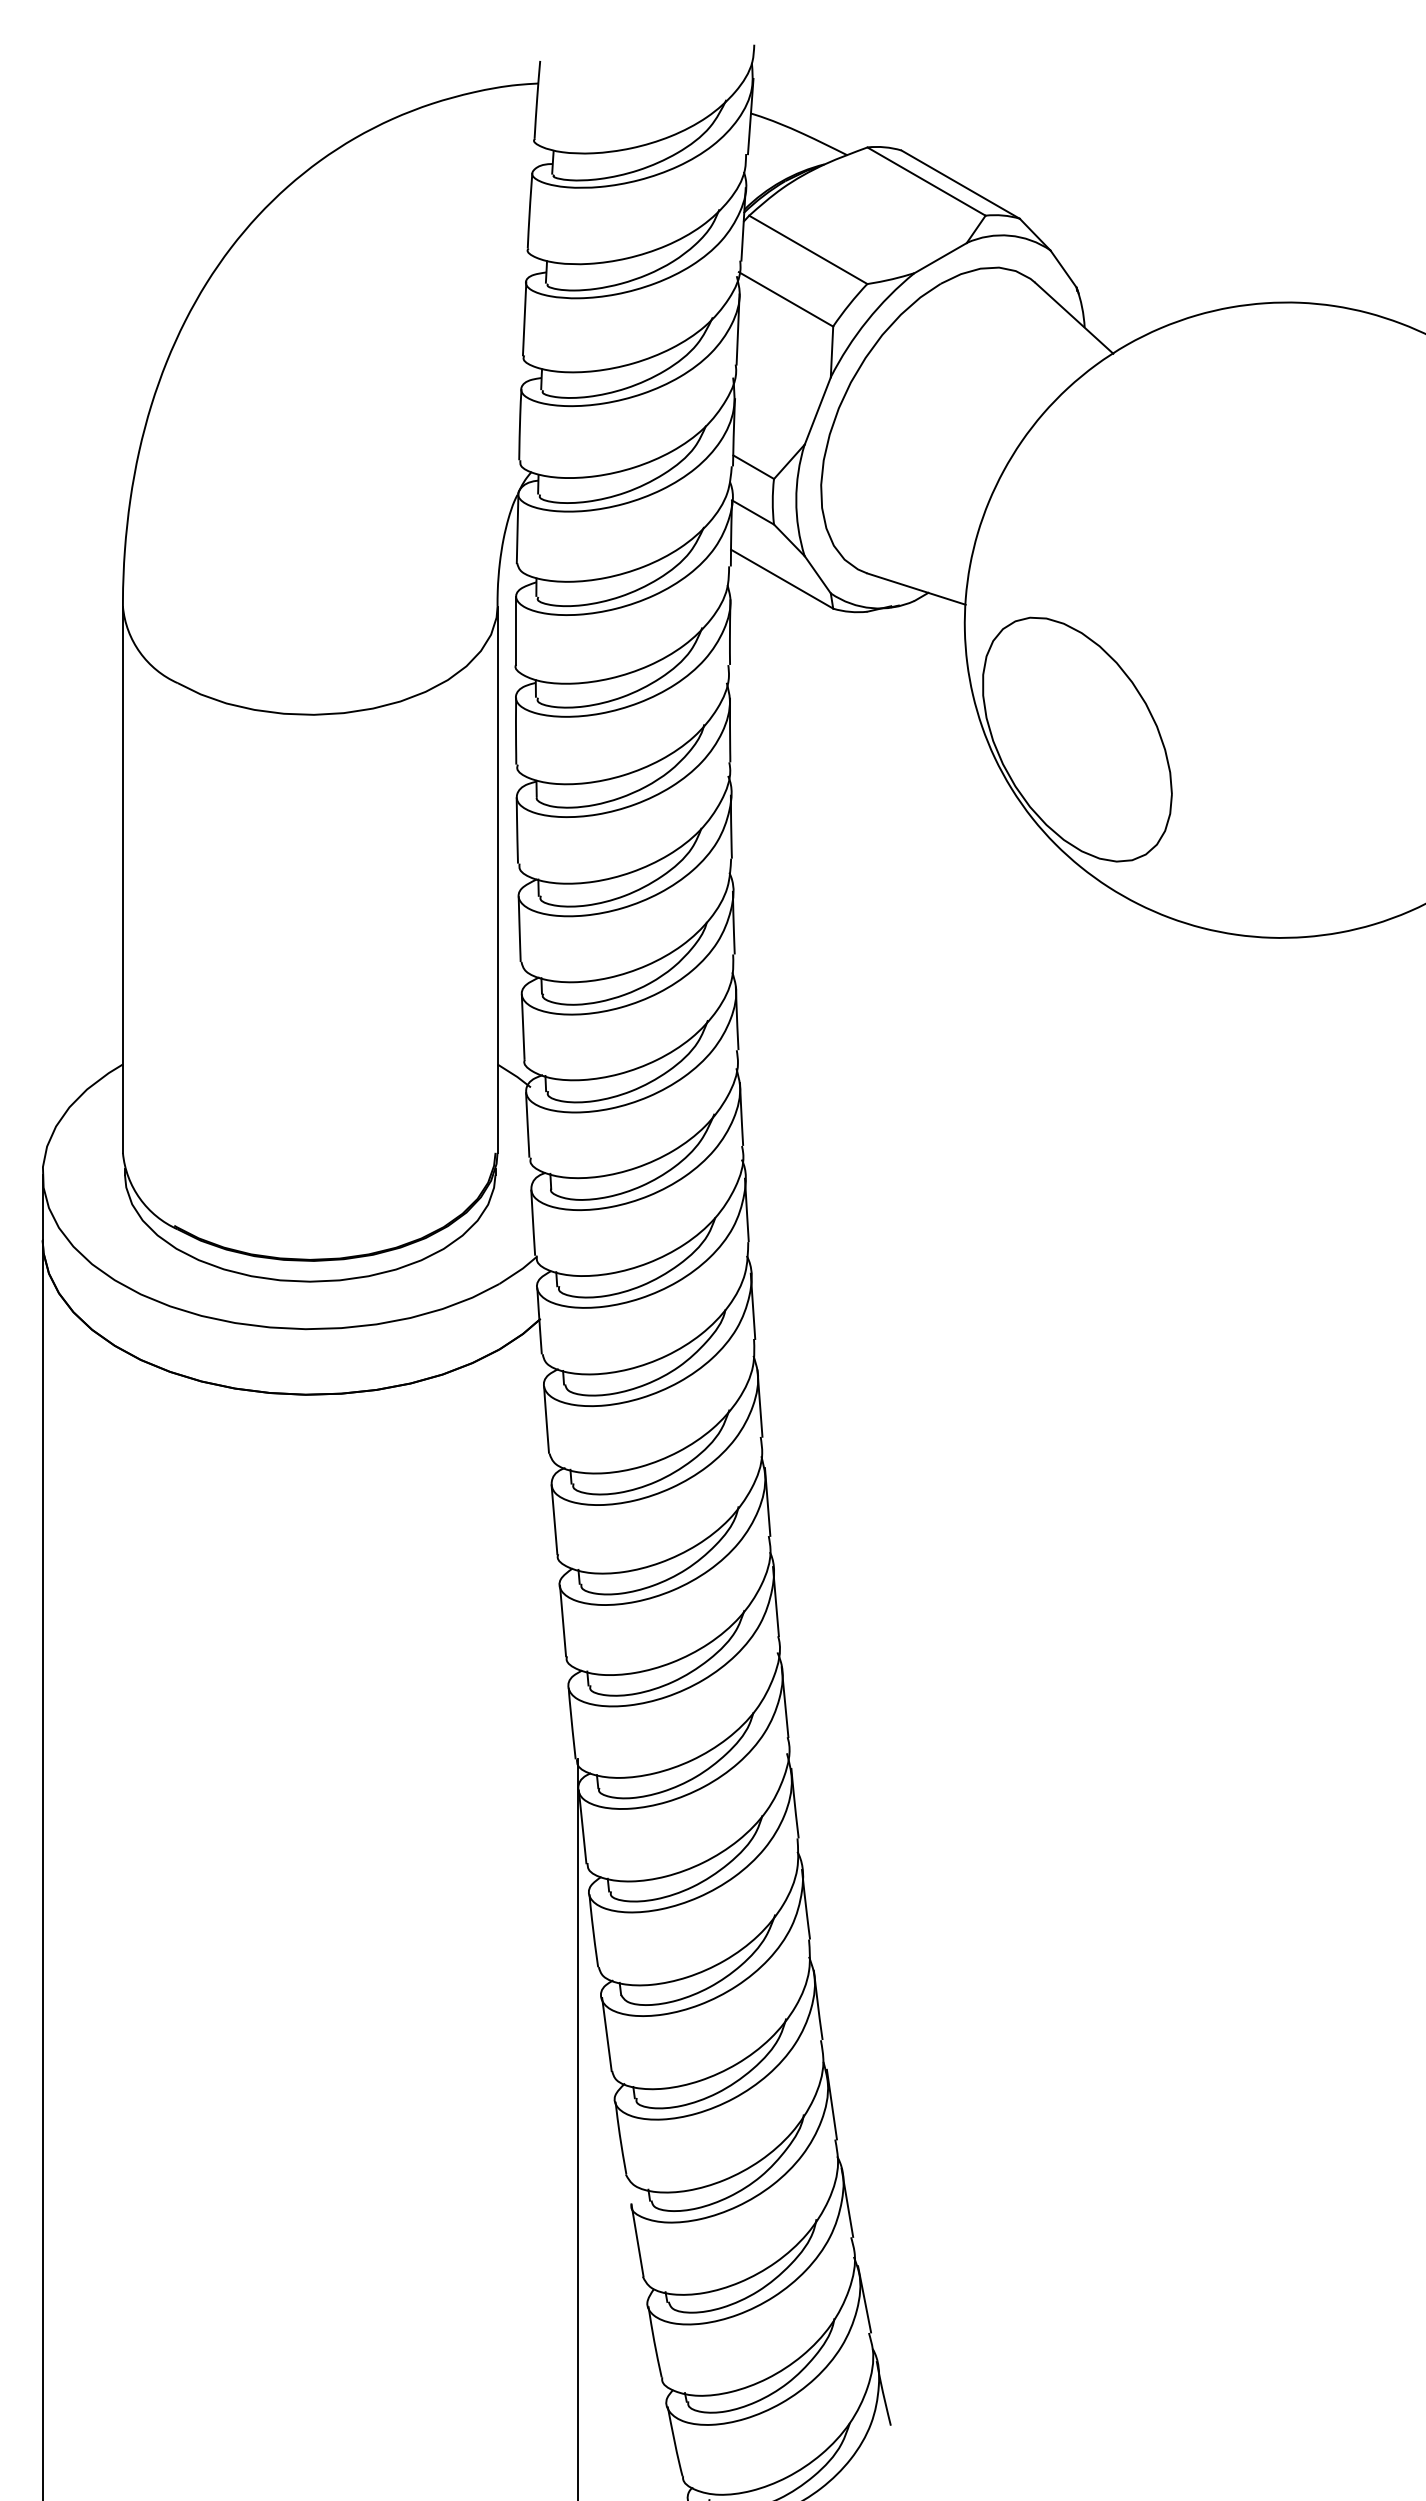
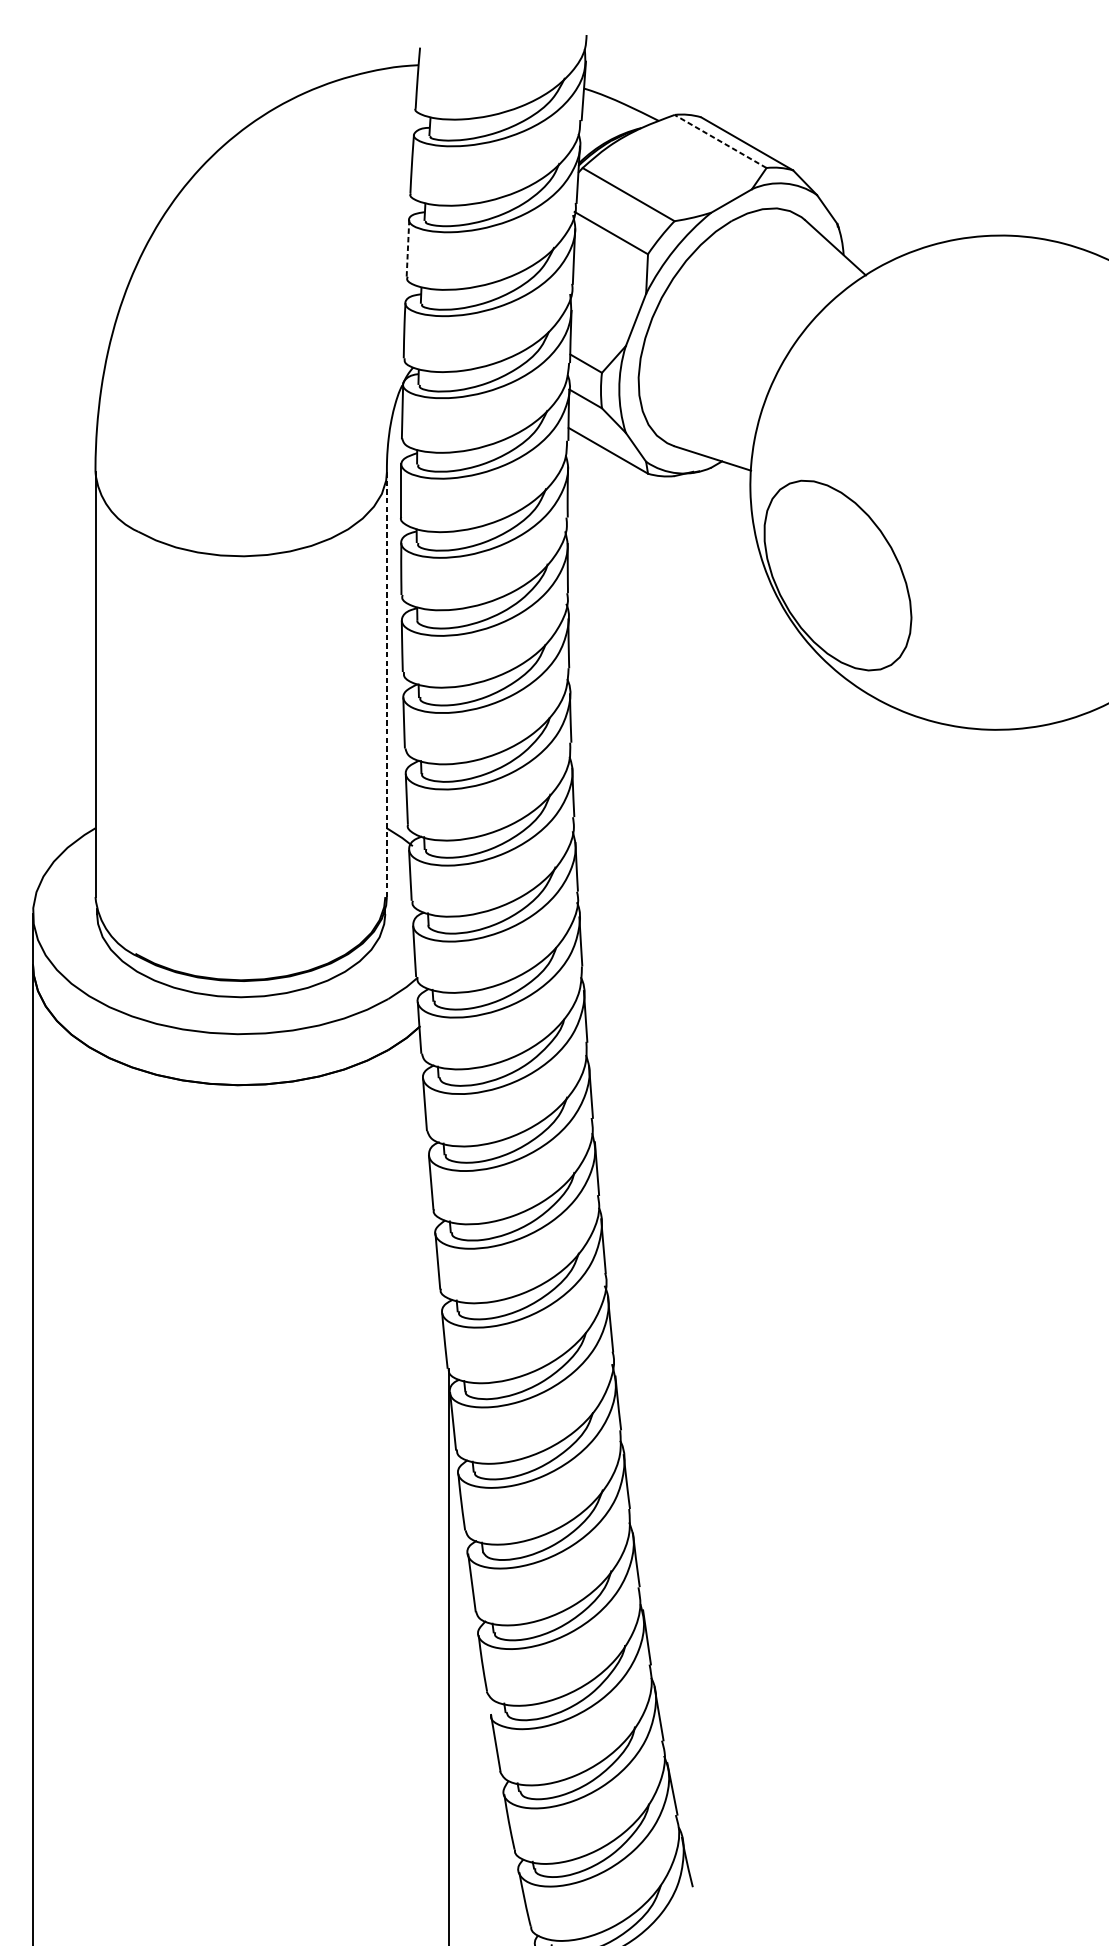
line: (926, 181) -> (720, 141), solid -> dashed
line: (524, 318) -> (407, 247), solid -> dashed
line: (497, 879) -> (386, 684), solid -> dashed

